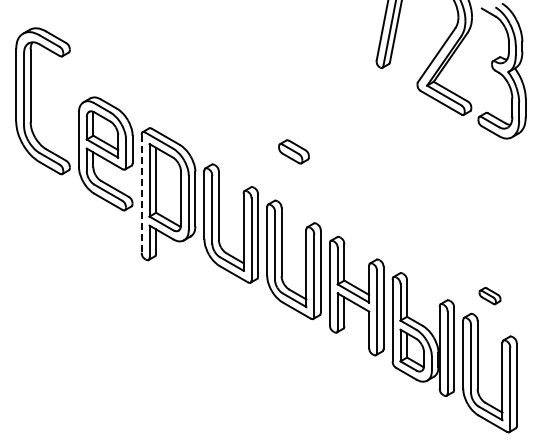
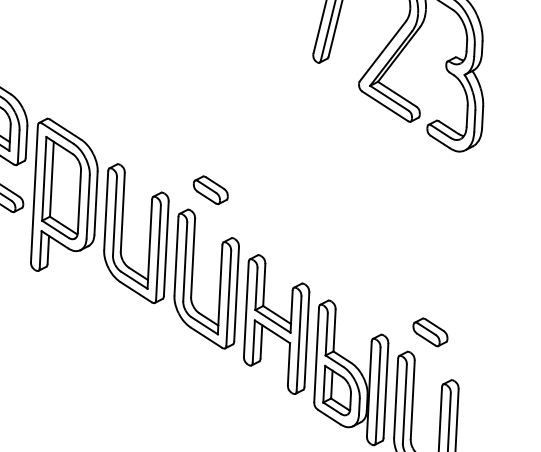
part: (293, 151) -> (210, 189), moved
line: (141, 193) -> (34, 193), dashed -> solid
part: (489, 295) -> (429, 331), size x1.43

